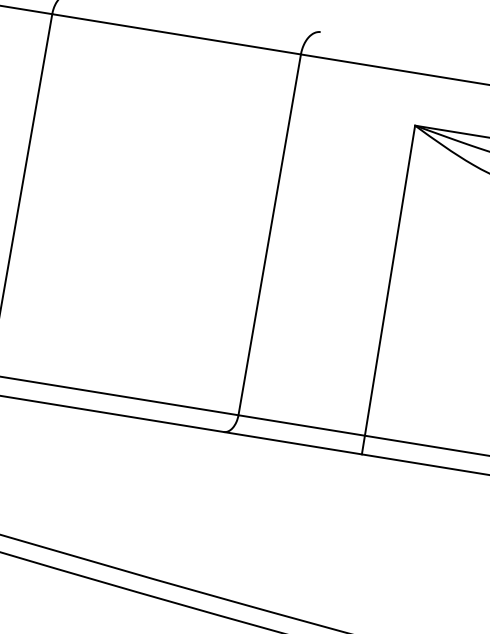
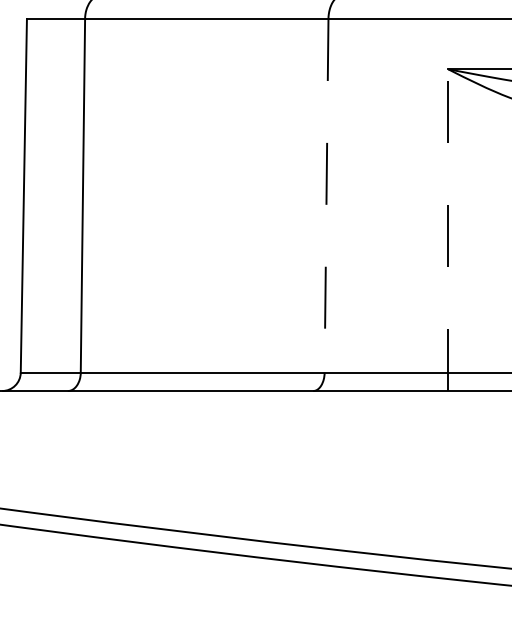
line: (269, 234) -> (326, 195), solid -> dashed
line: (388, 290) -> (448, 230), solid -> dashed

